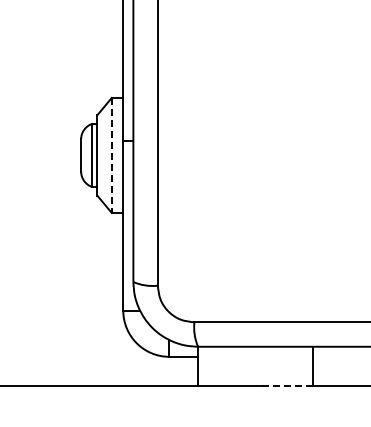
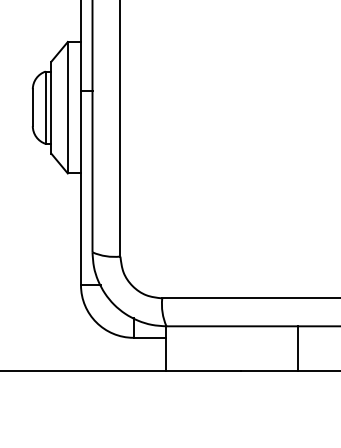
line: (111, 155) -> (67, 107), dashed -> solid
line: (287, 385) -> (268, 370), dashed -> solid

